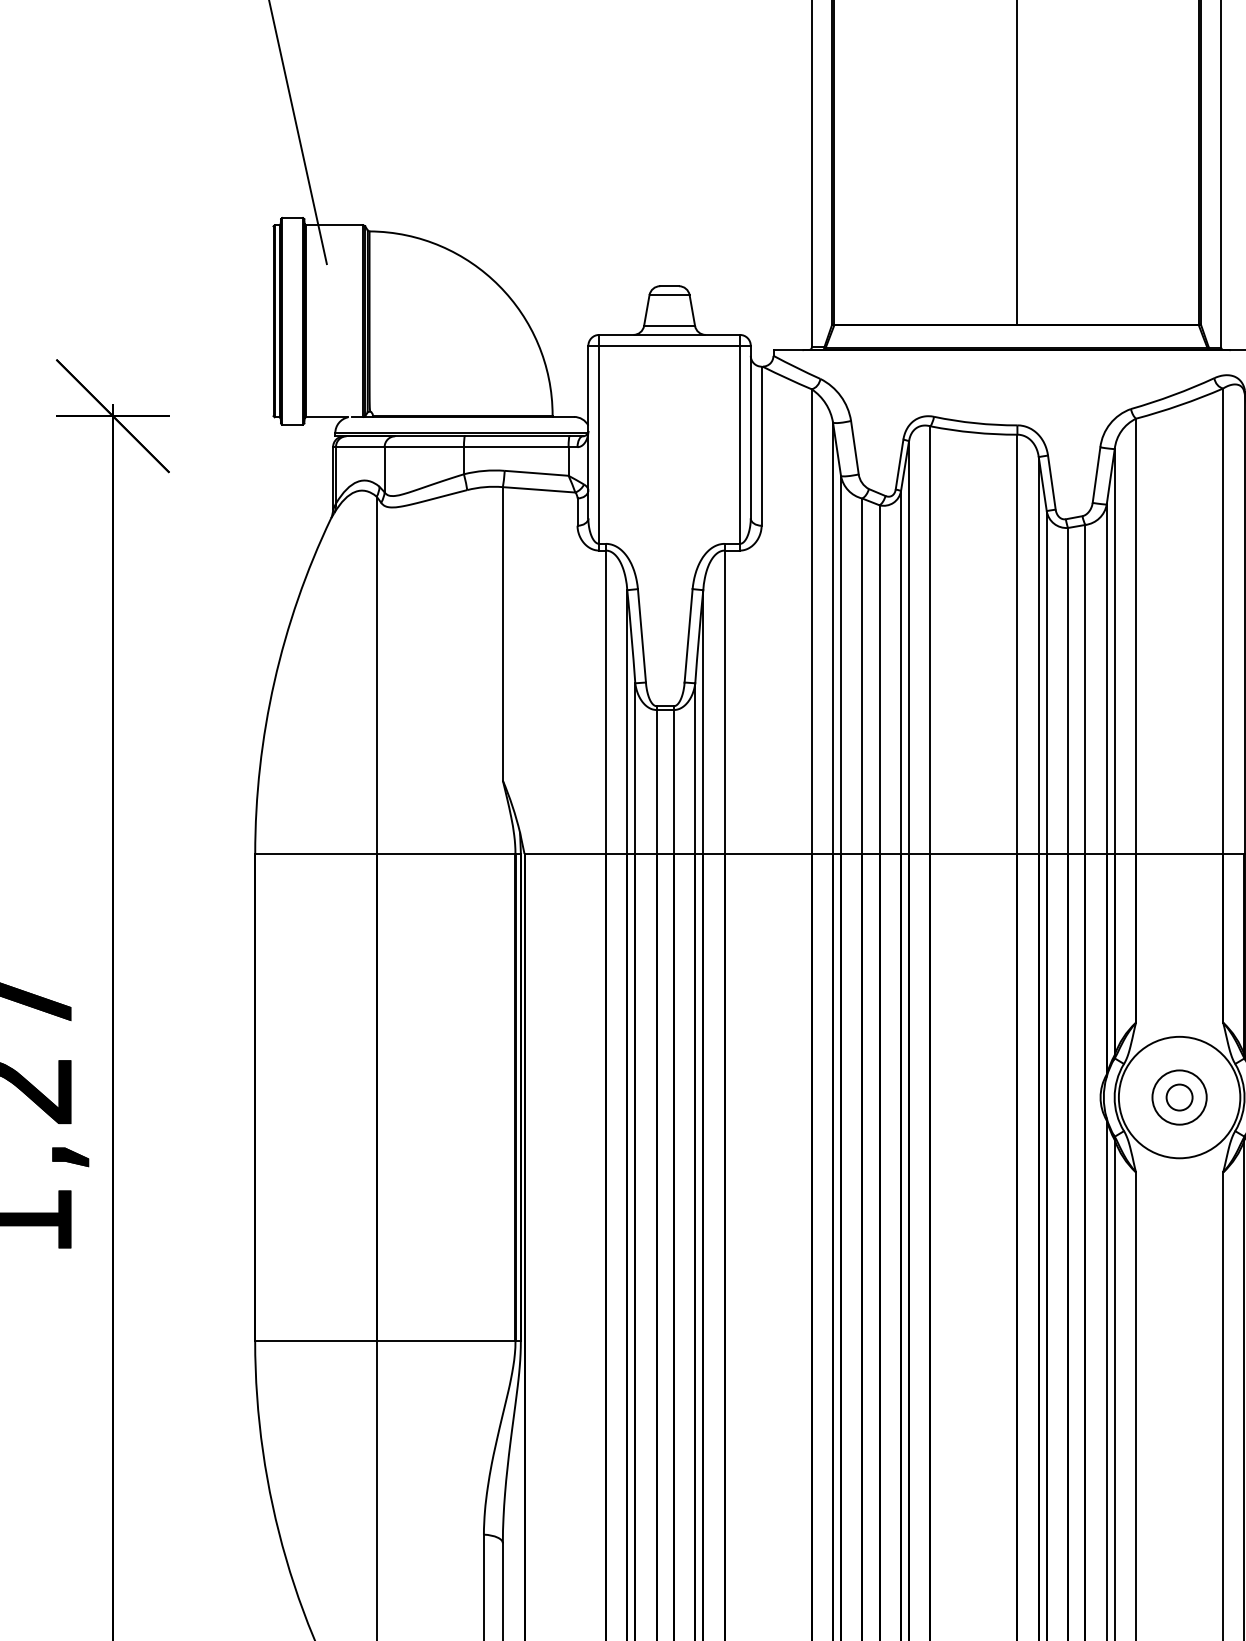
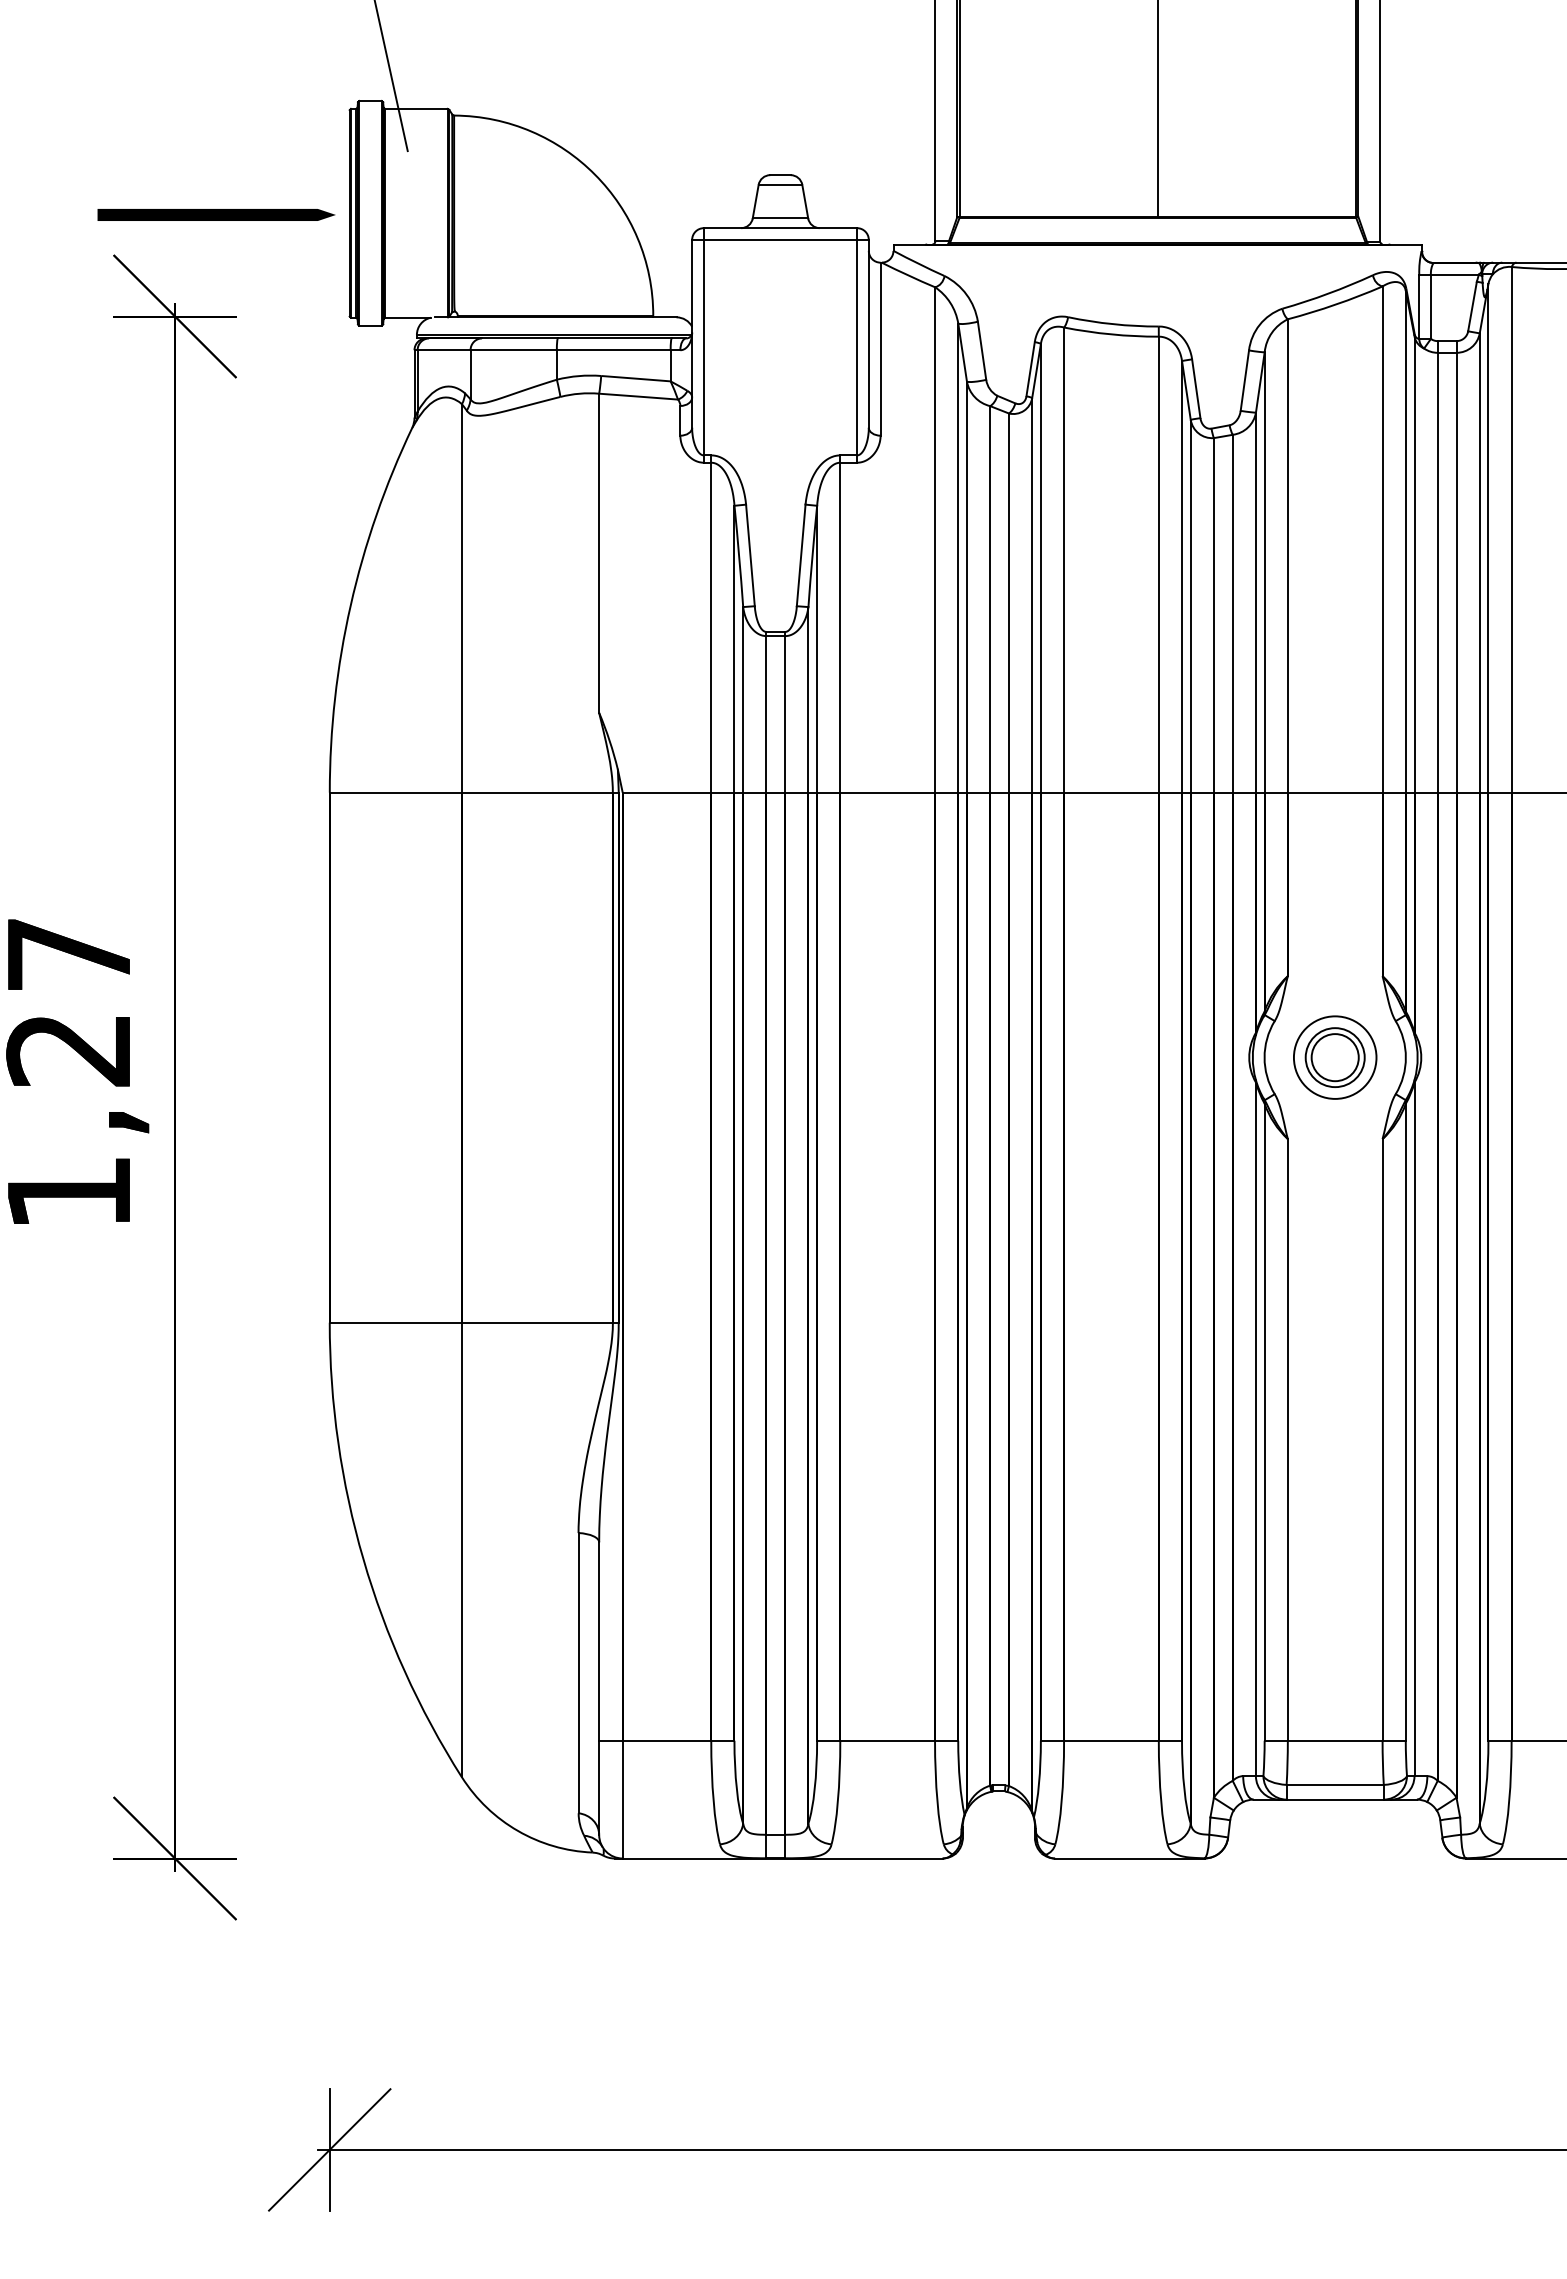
line: (151, 322) -> (216, 214), added
circle: (1178, 1097) -> (1334, 1057), size x0.62
circle: (1178, 1097) -> (1334, 1057), size x1.67

